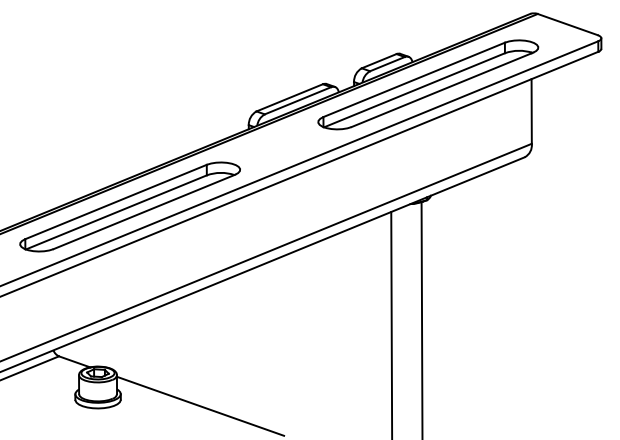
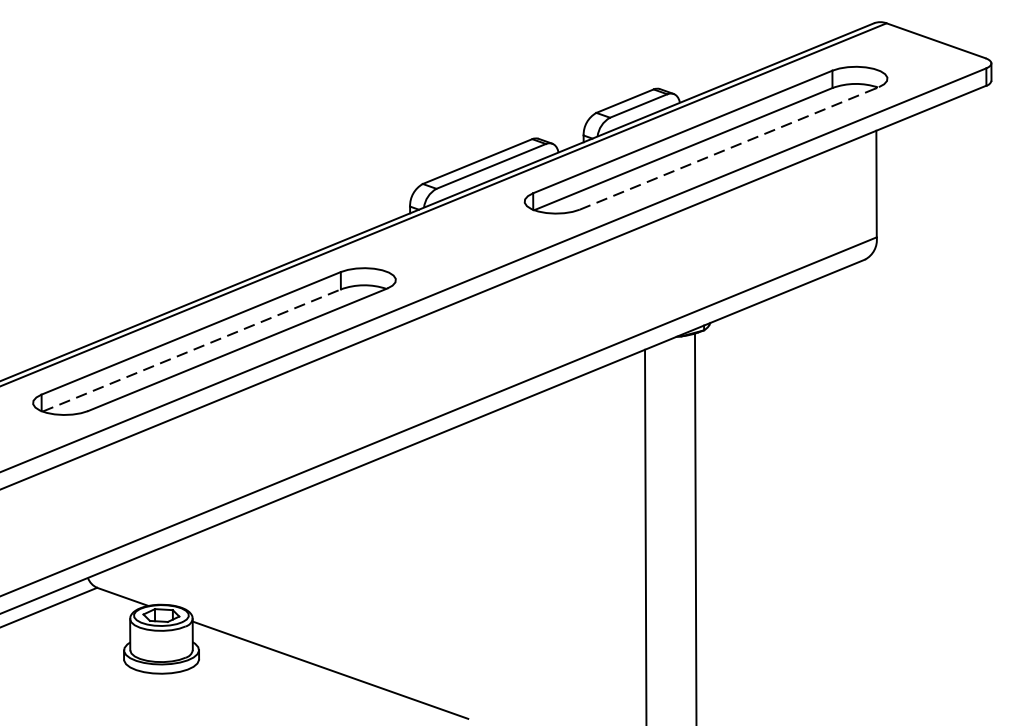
line: (442, 89) -> (729, 147), solid -> dashed
line: (116, 212) -> (191, 350), solid -> dashed

